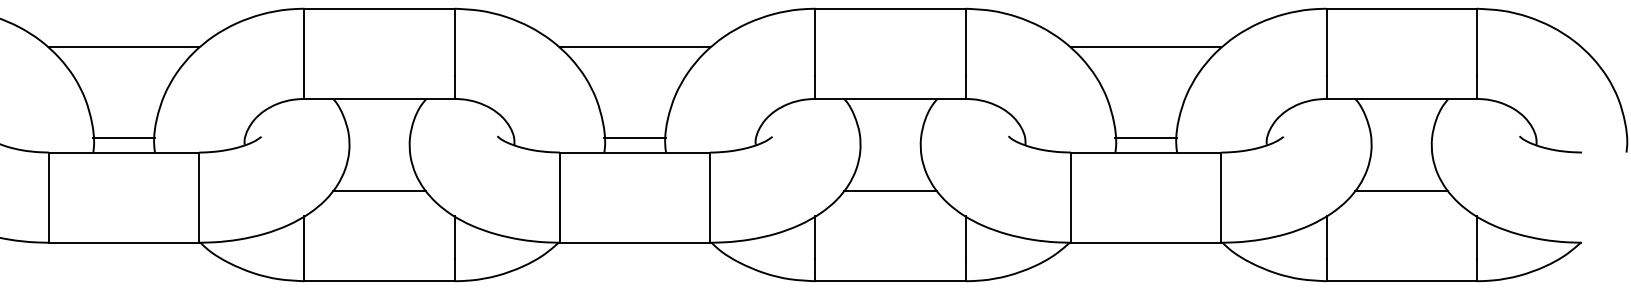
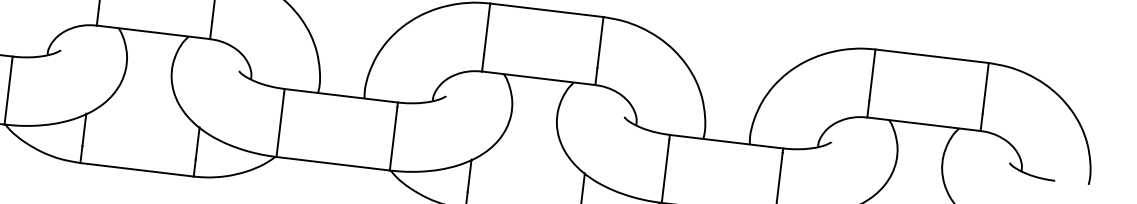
line: (634, 47) -> (350, 16), removed
line: (1145, 47) -> (735, 62), removed
line: (634, 137) -> (342, 84), removed
line: (1145, 137) -> (727, 130), removed
line: (379, 191) -> (145, 102), removed
line: (890, 191) -> (530, 148), removed
line: (1401, 191) -> (915, 194), removed

